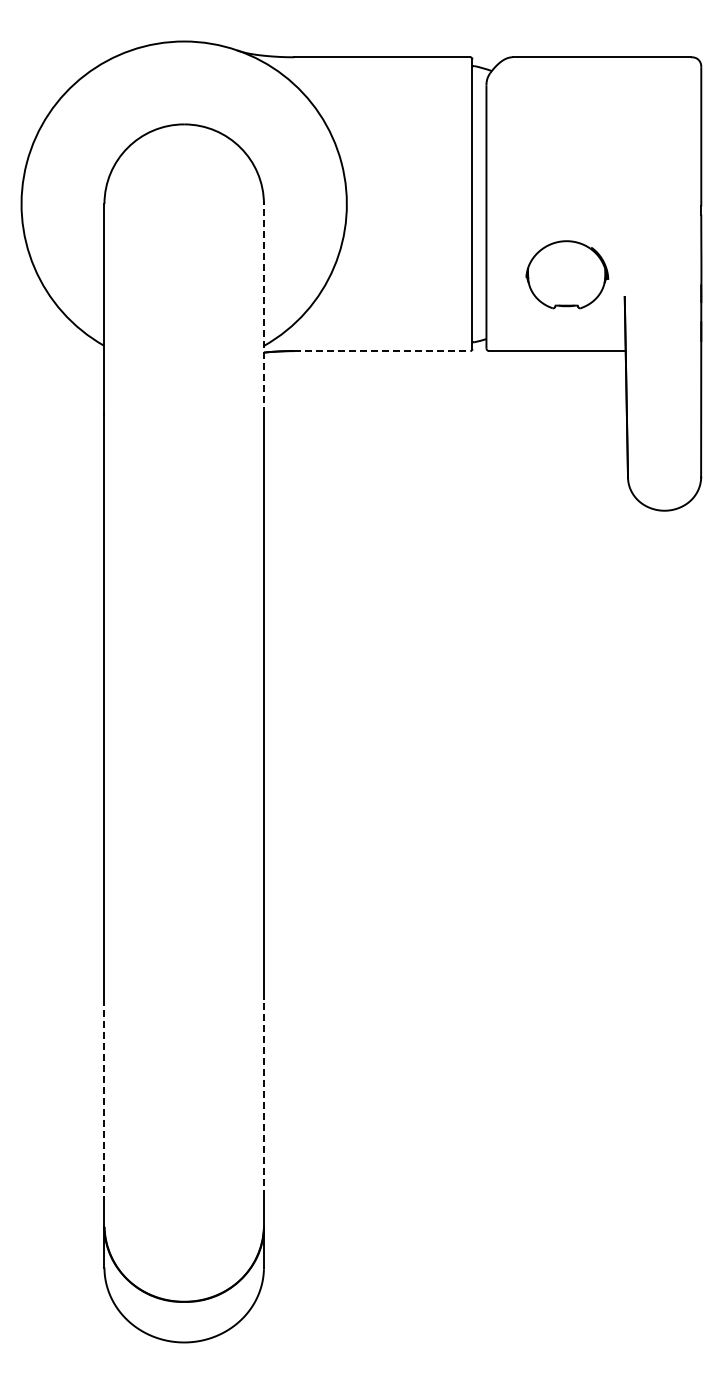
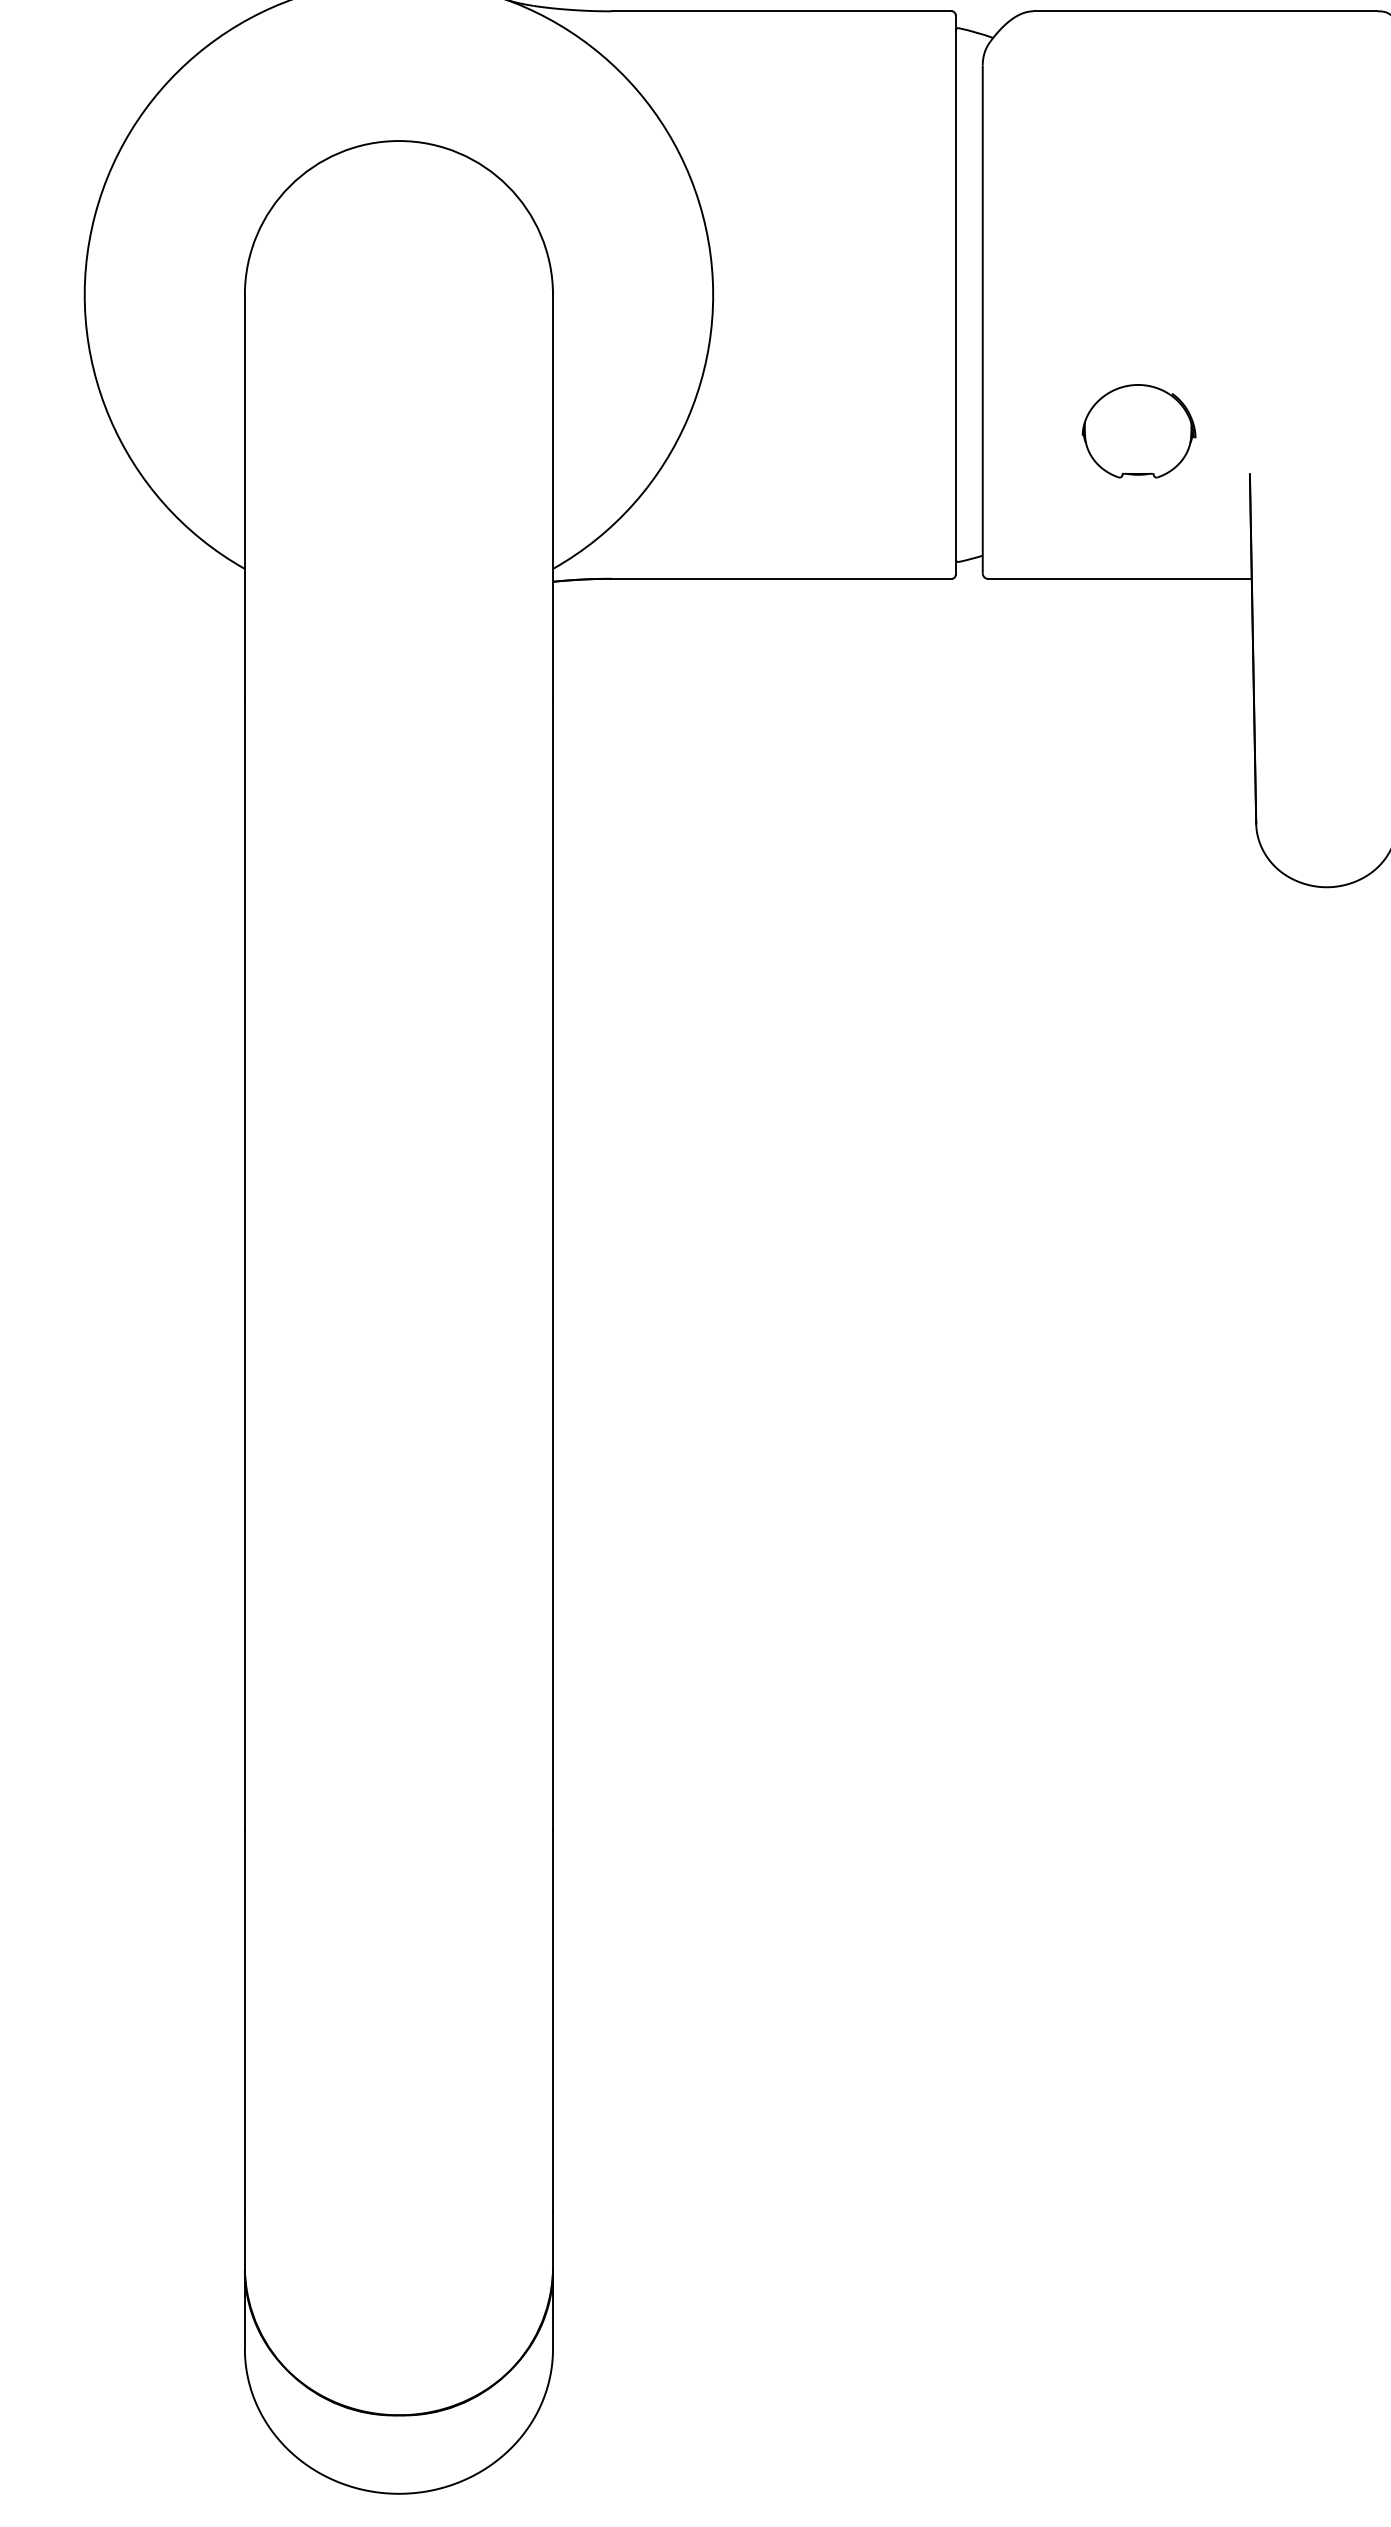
part: (567, 274) -> (1139, 430), size x0.71
line: (263, 309) -> (552, 498), dashed -> solid
line: (382, 351) -> (781, 579), dashed -> solid
line: (104, 1098) -> (244, 2022), dashed -> solid
line: (263, 1098) -> (552, 2022), dashed -> solid

